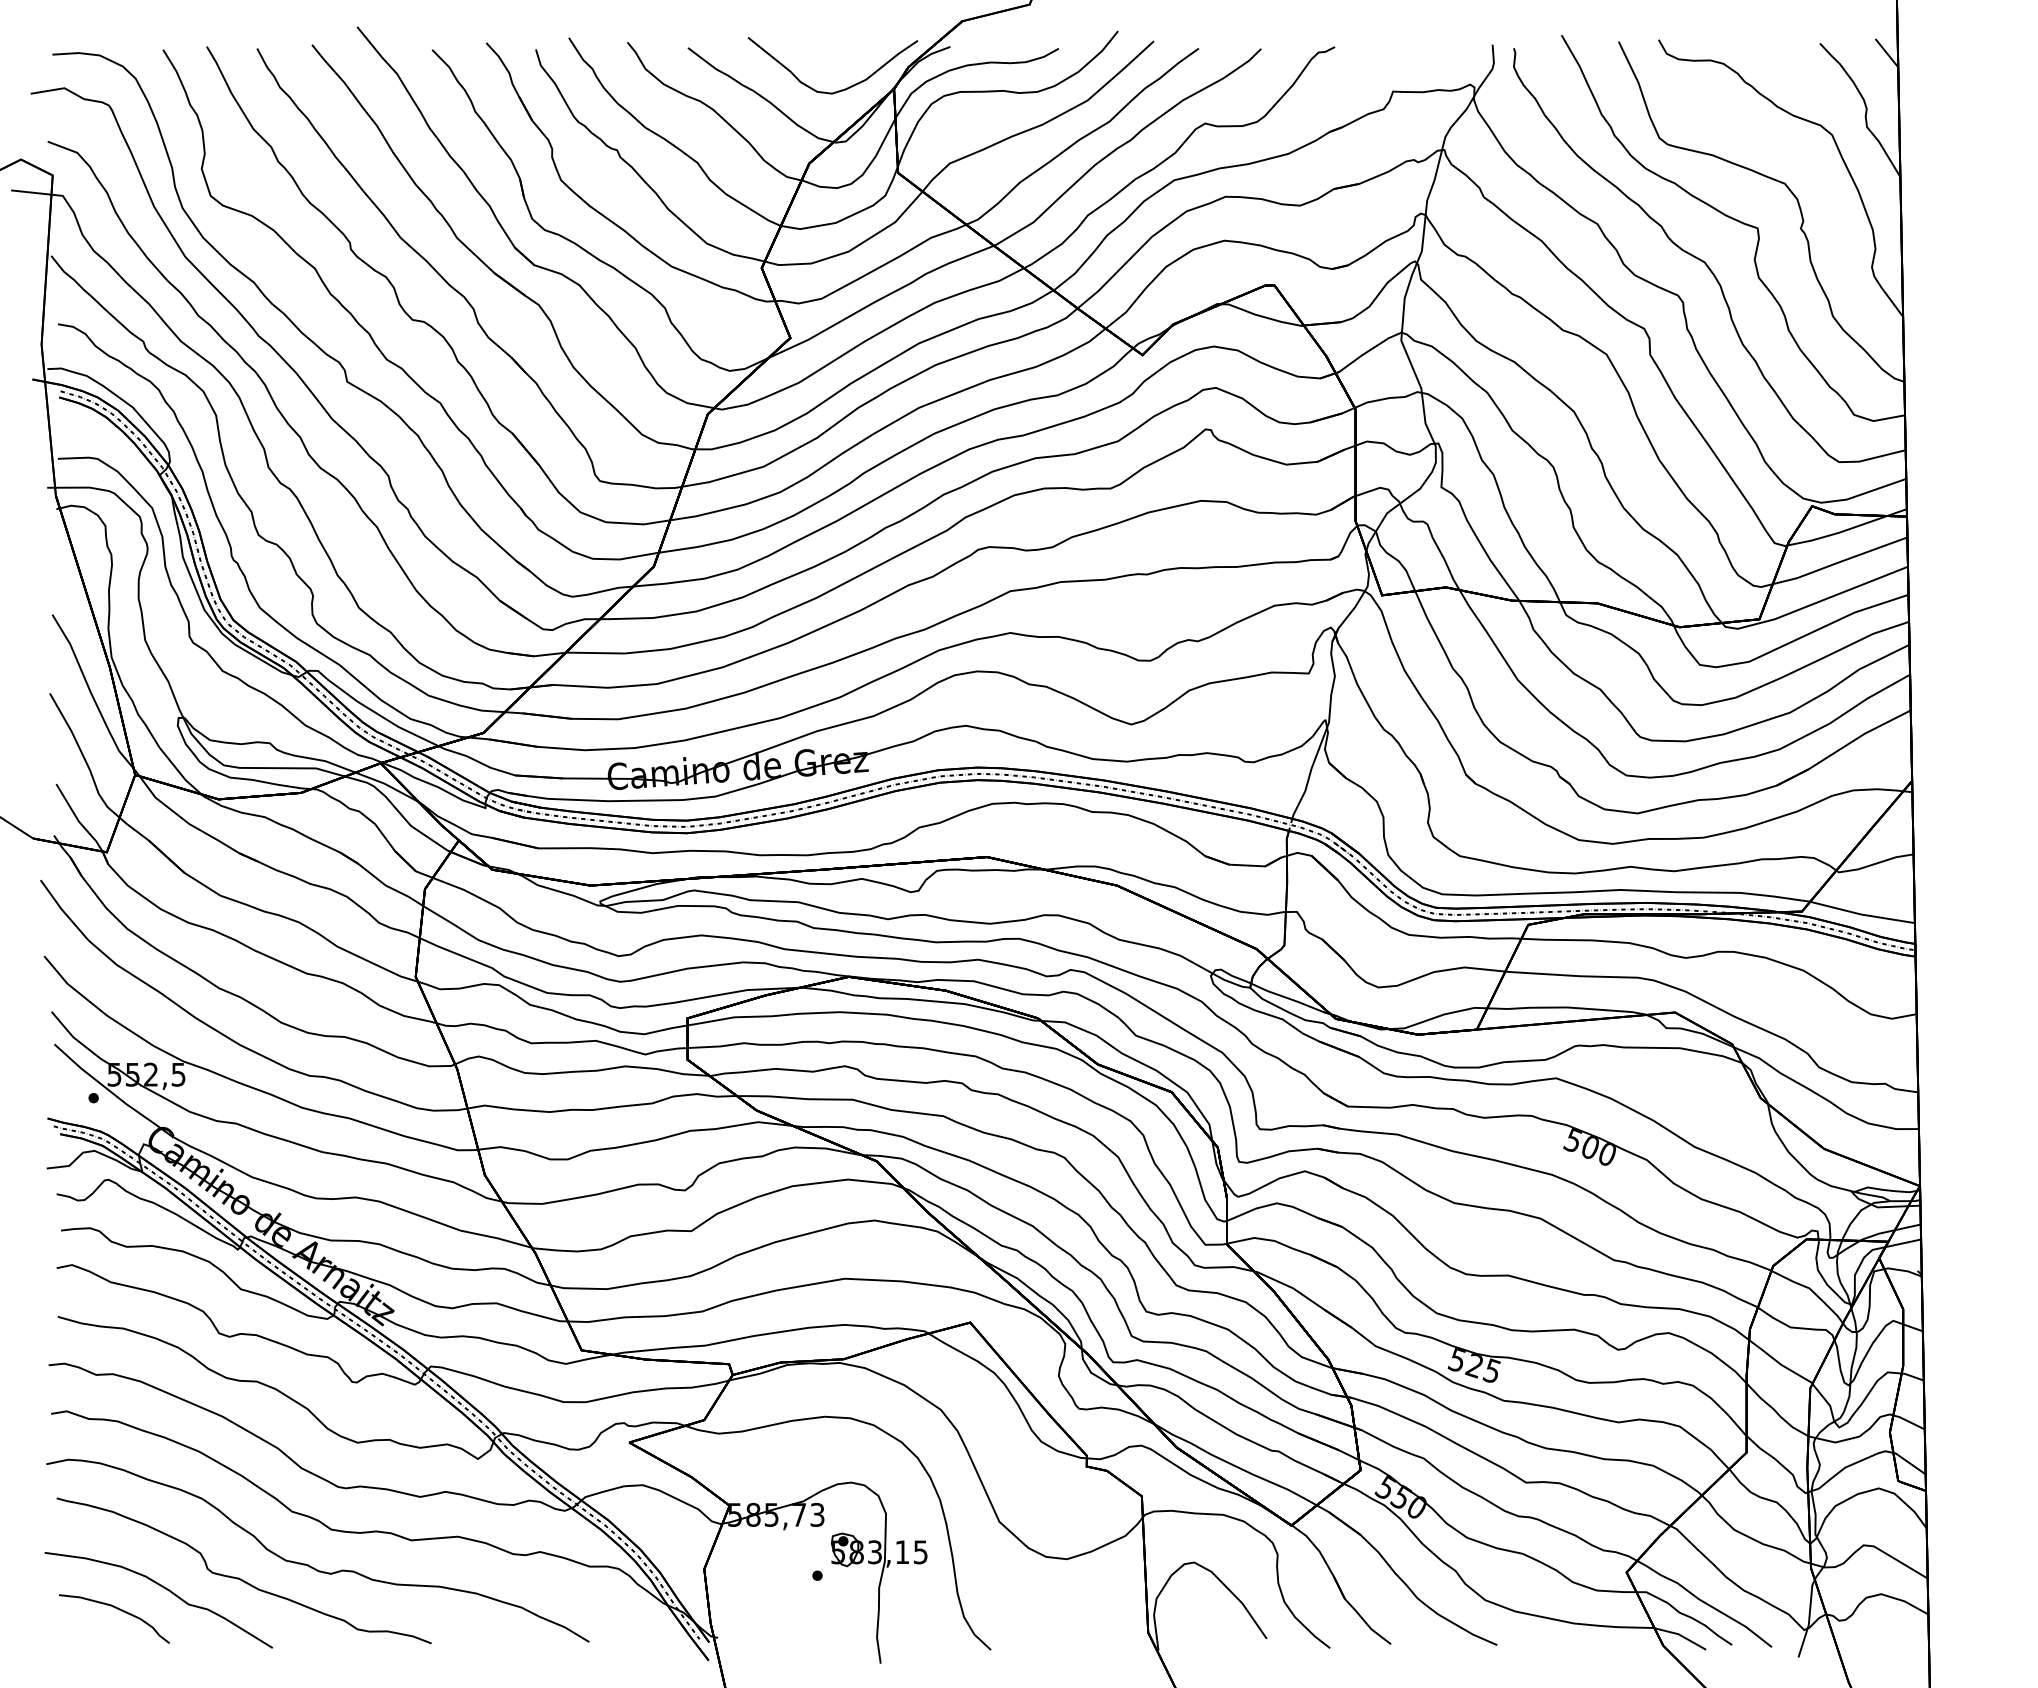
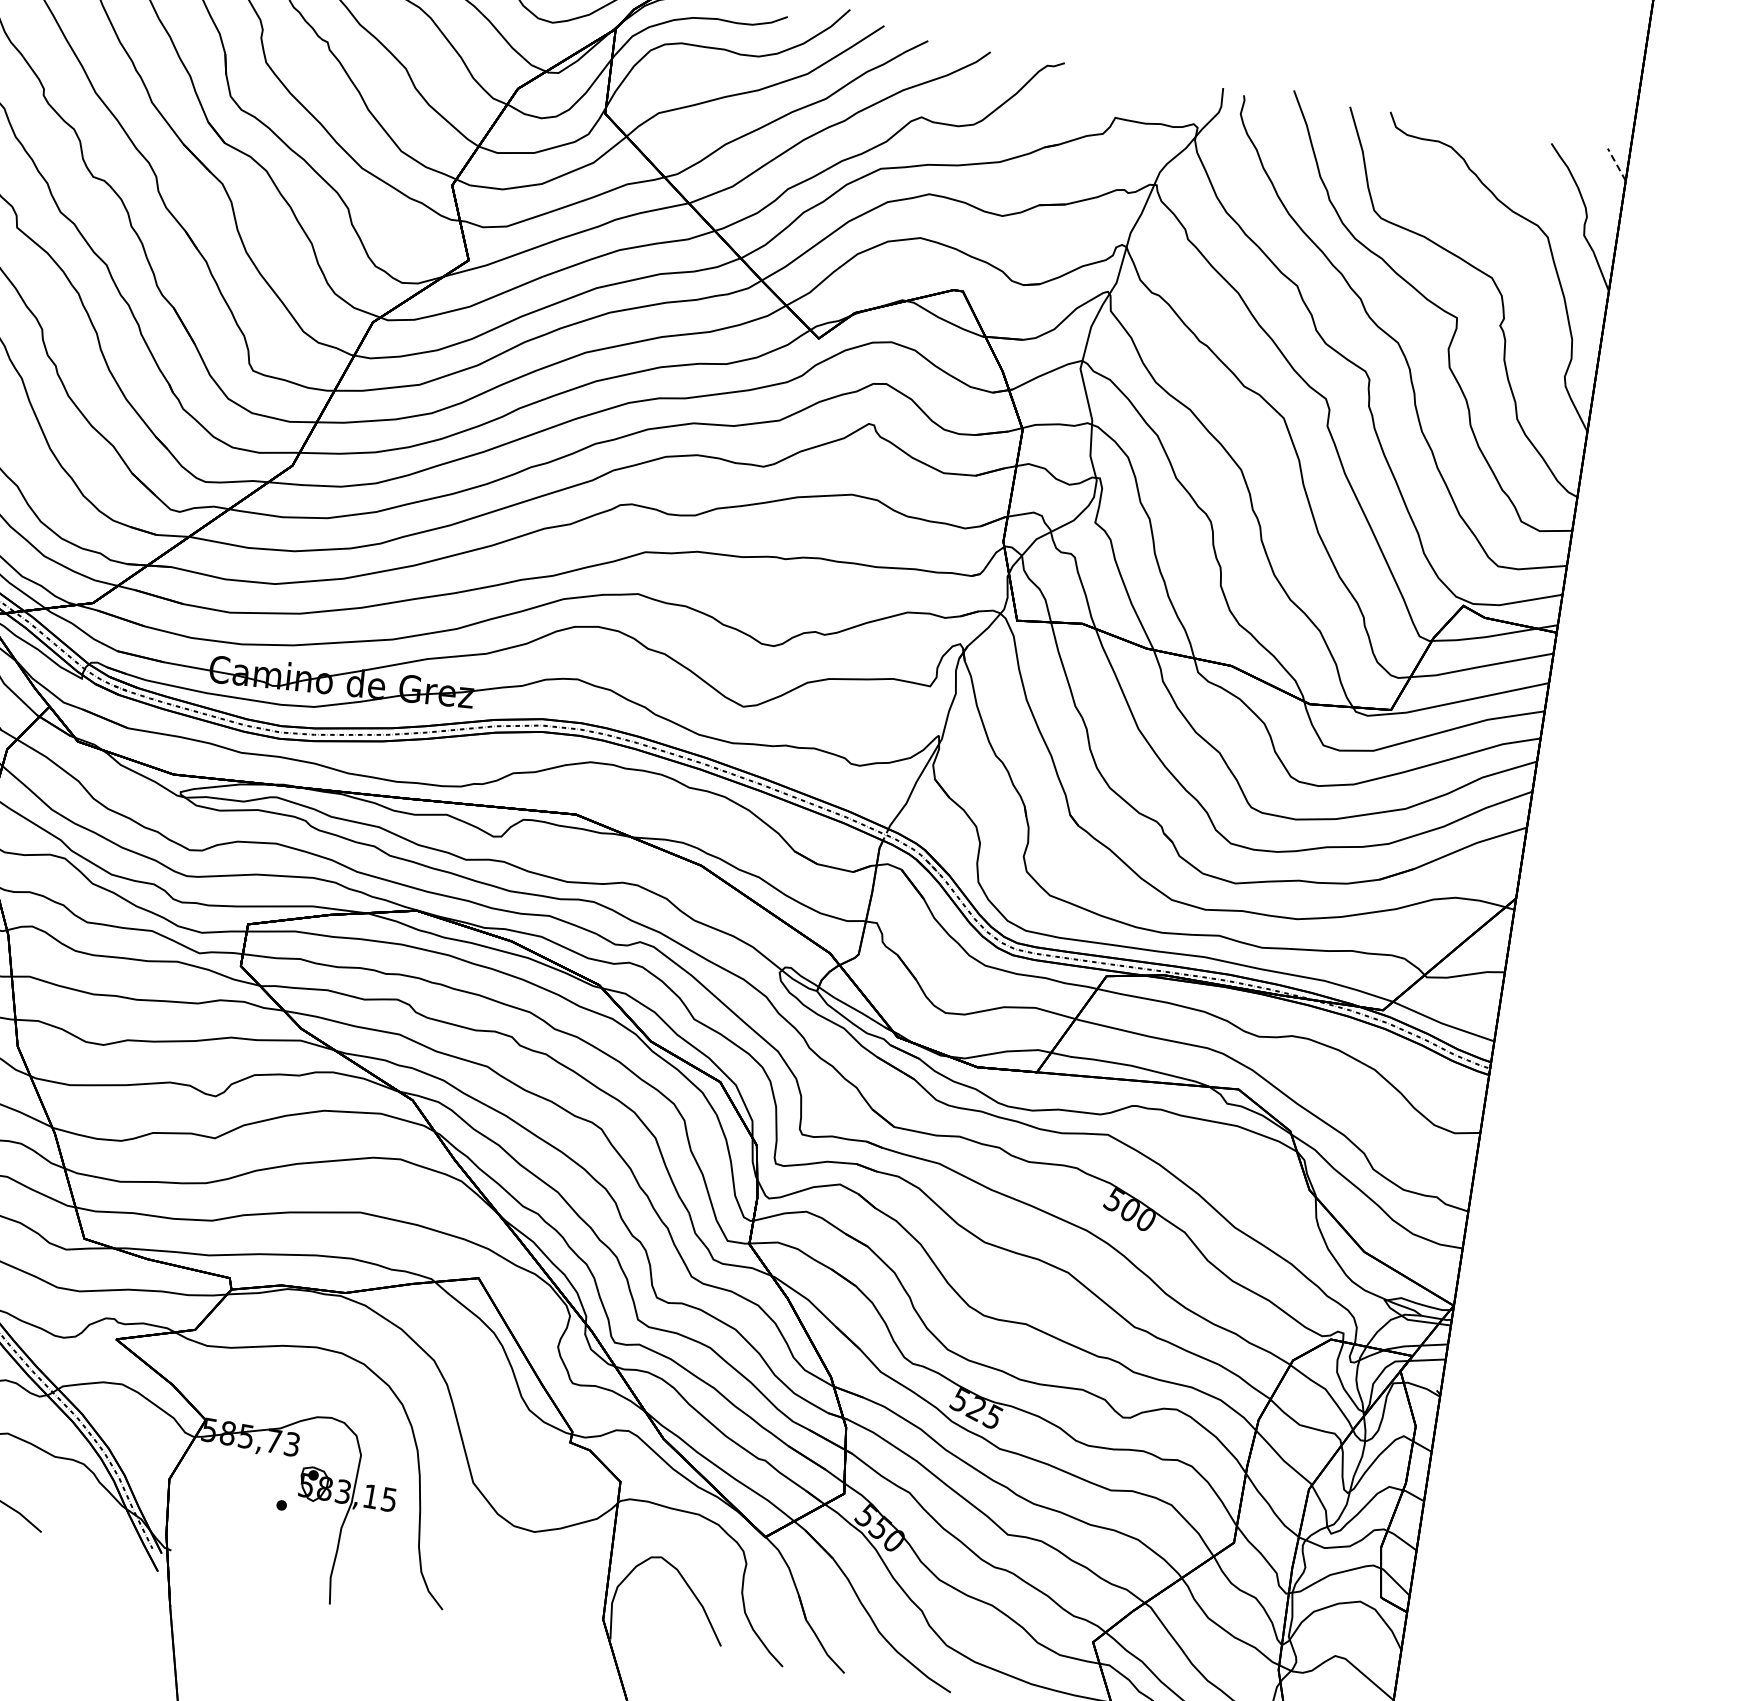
line: (1886, 52) -> (1616, 164), solid -> dashed

